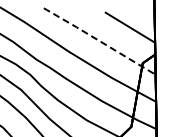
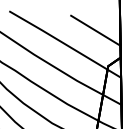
line: (99, 41) -> (64, 44), dashed -> solid

